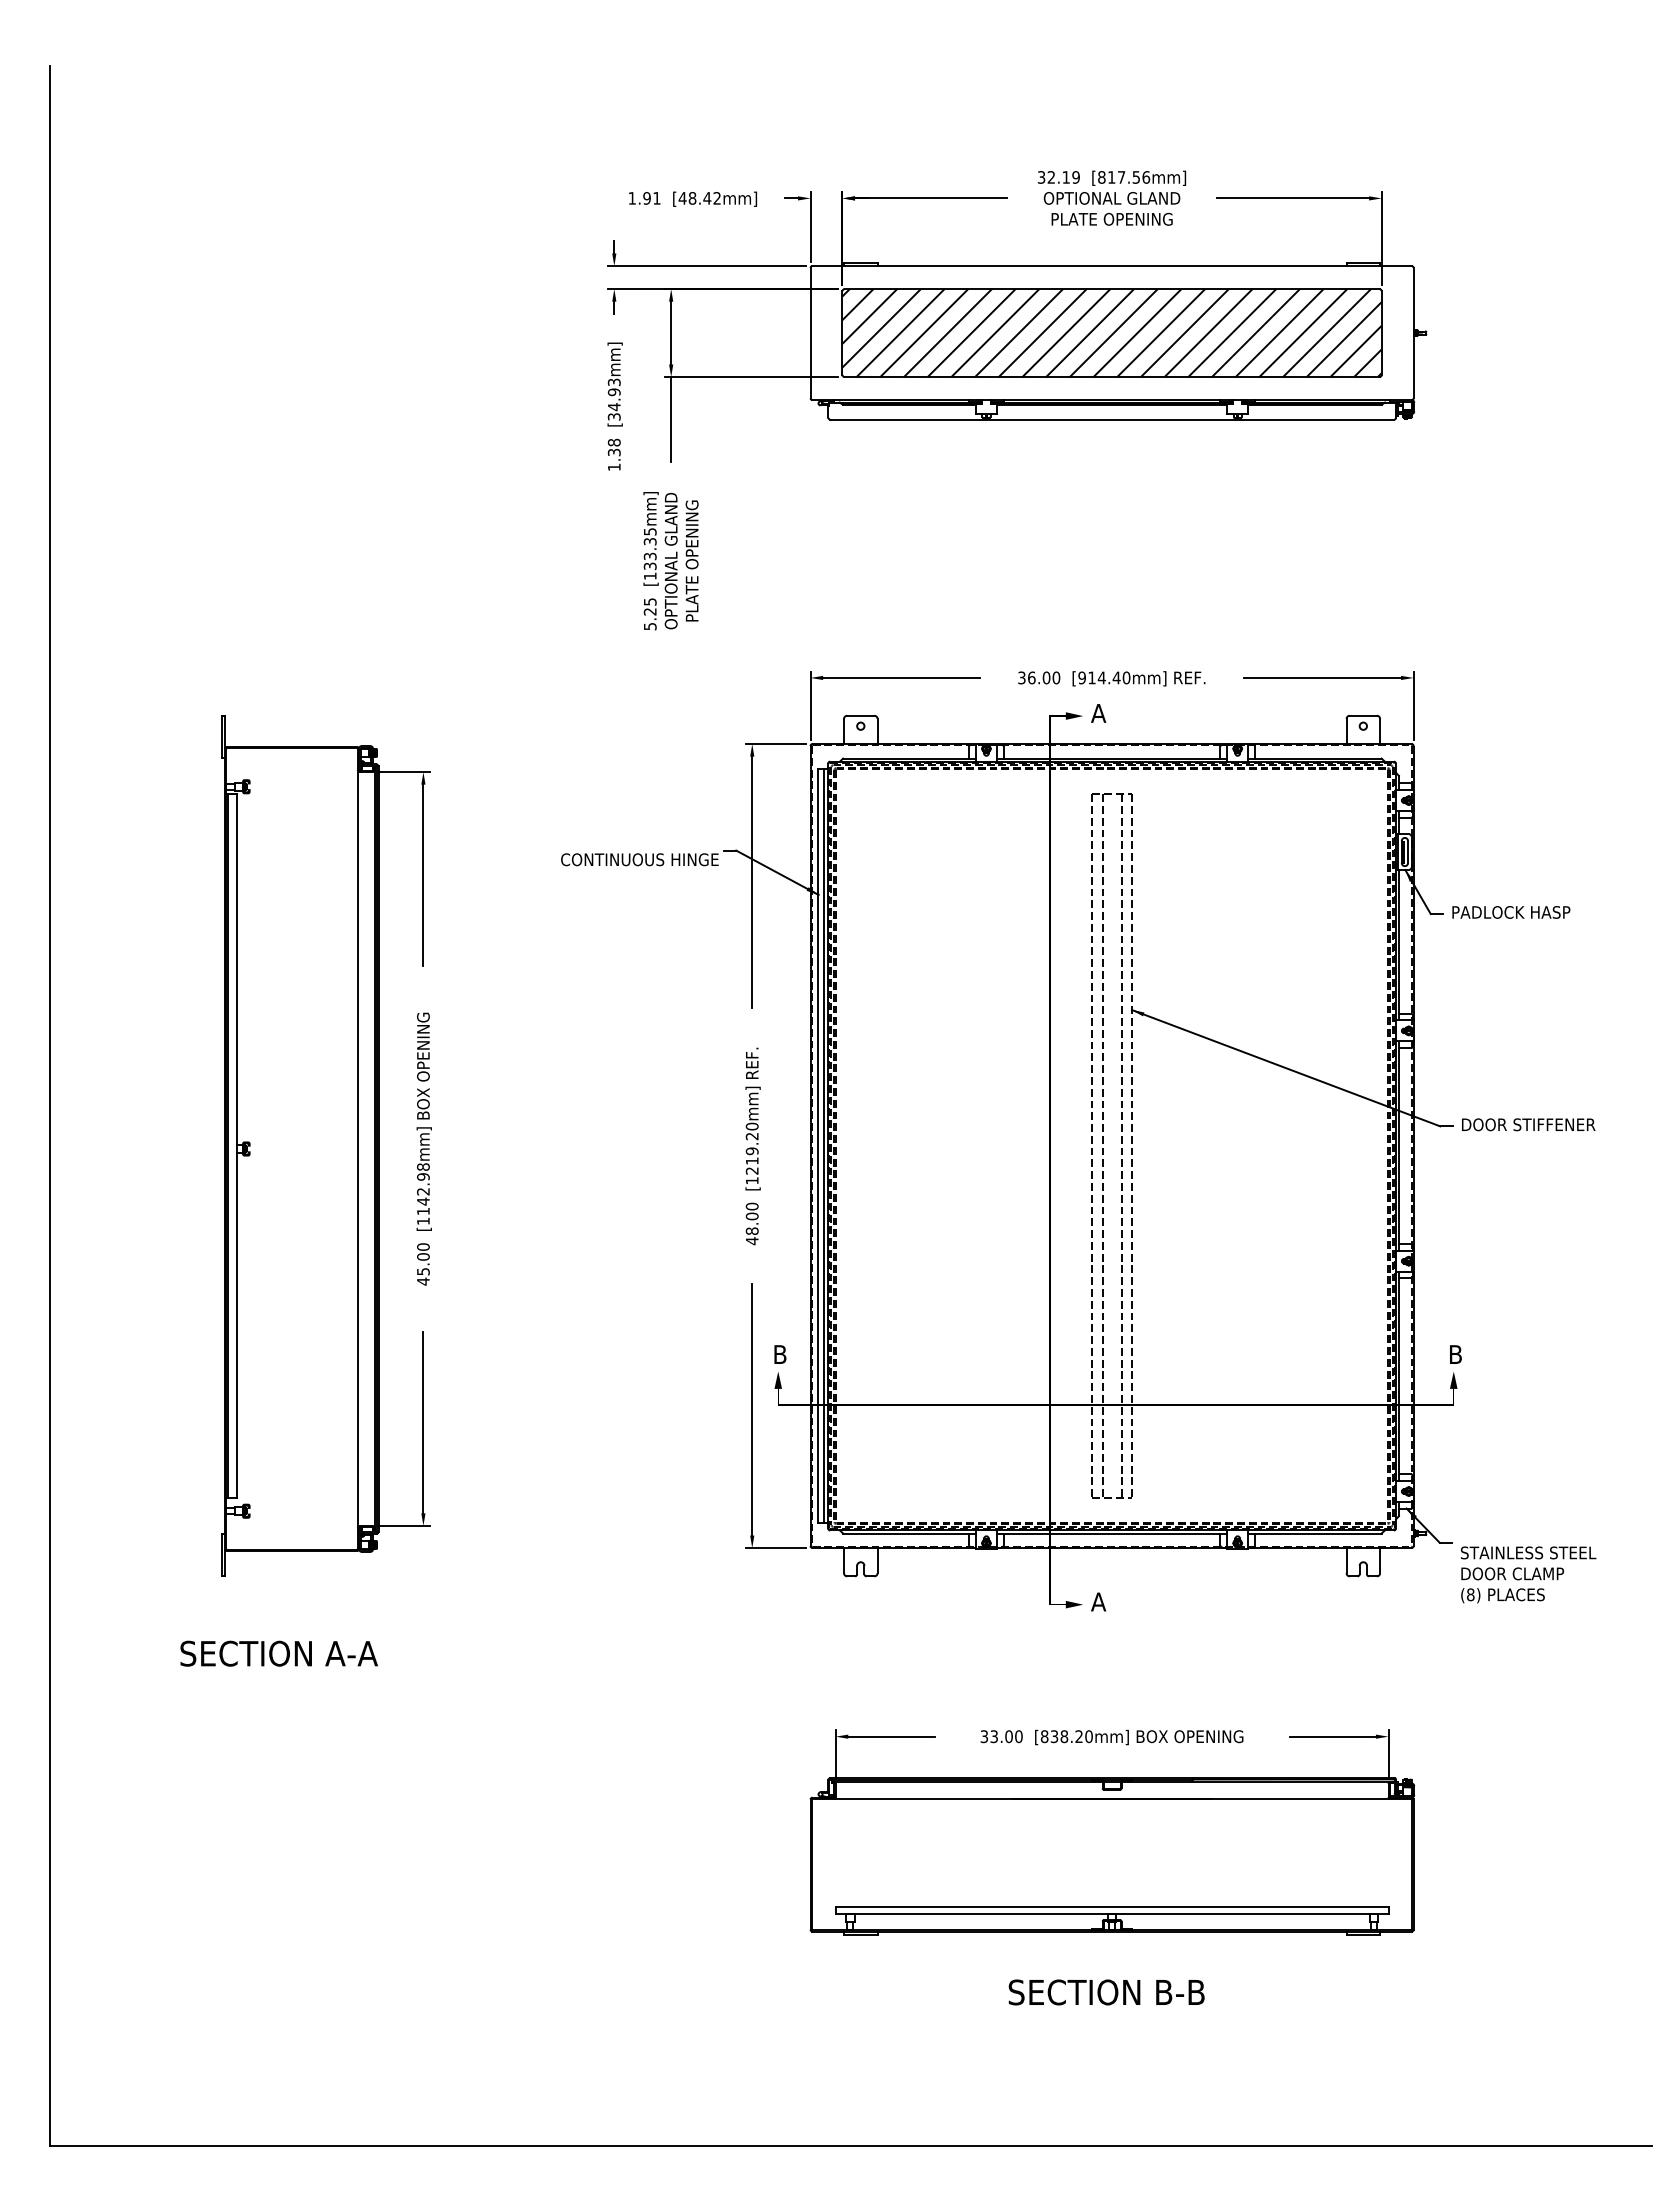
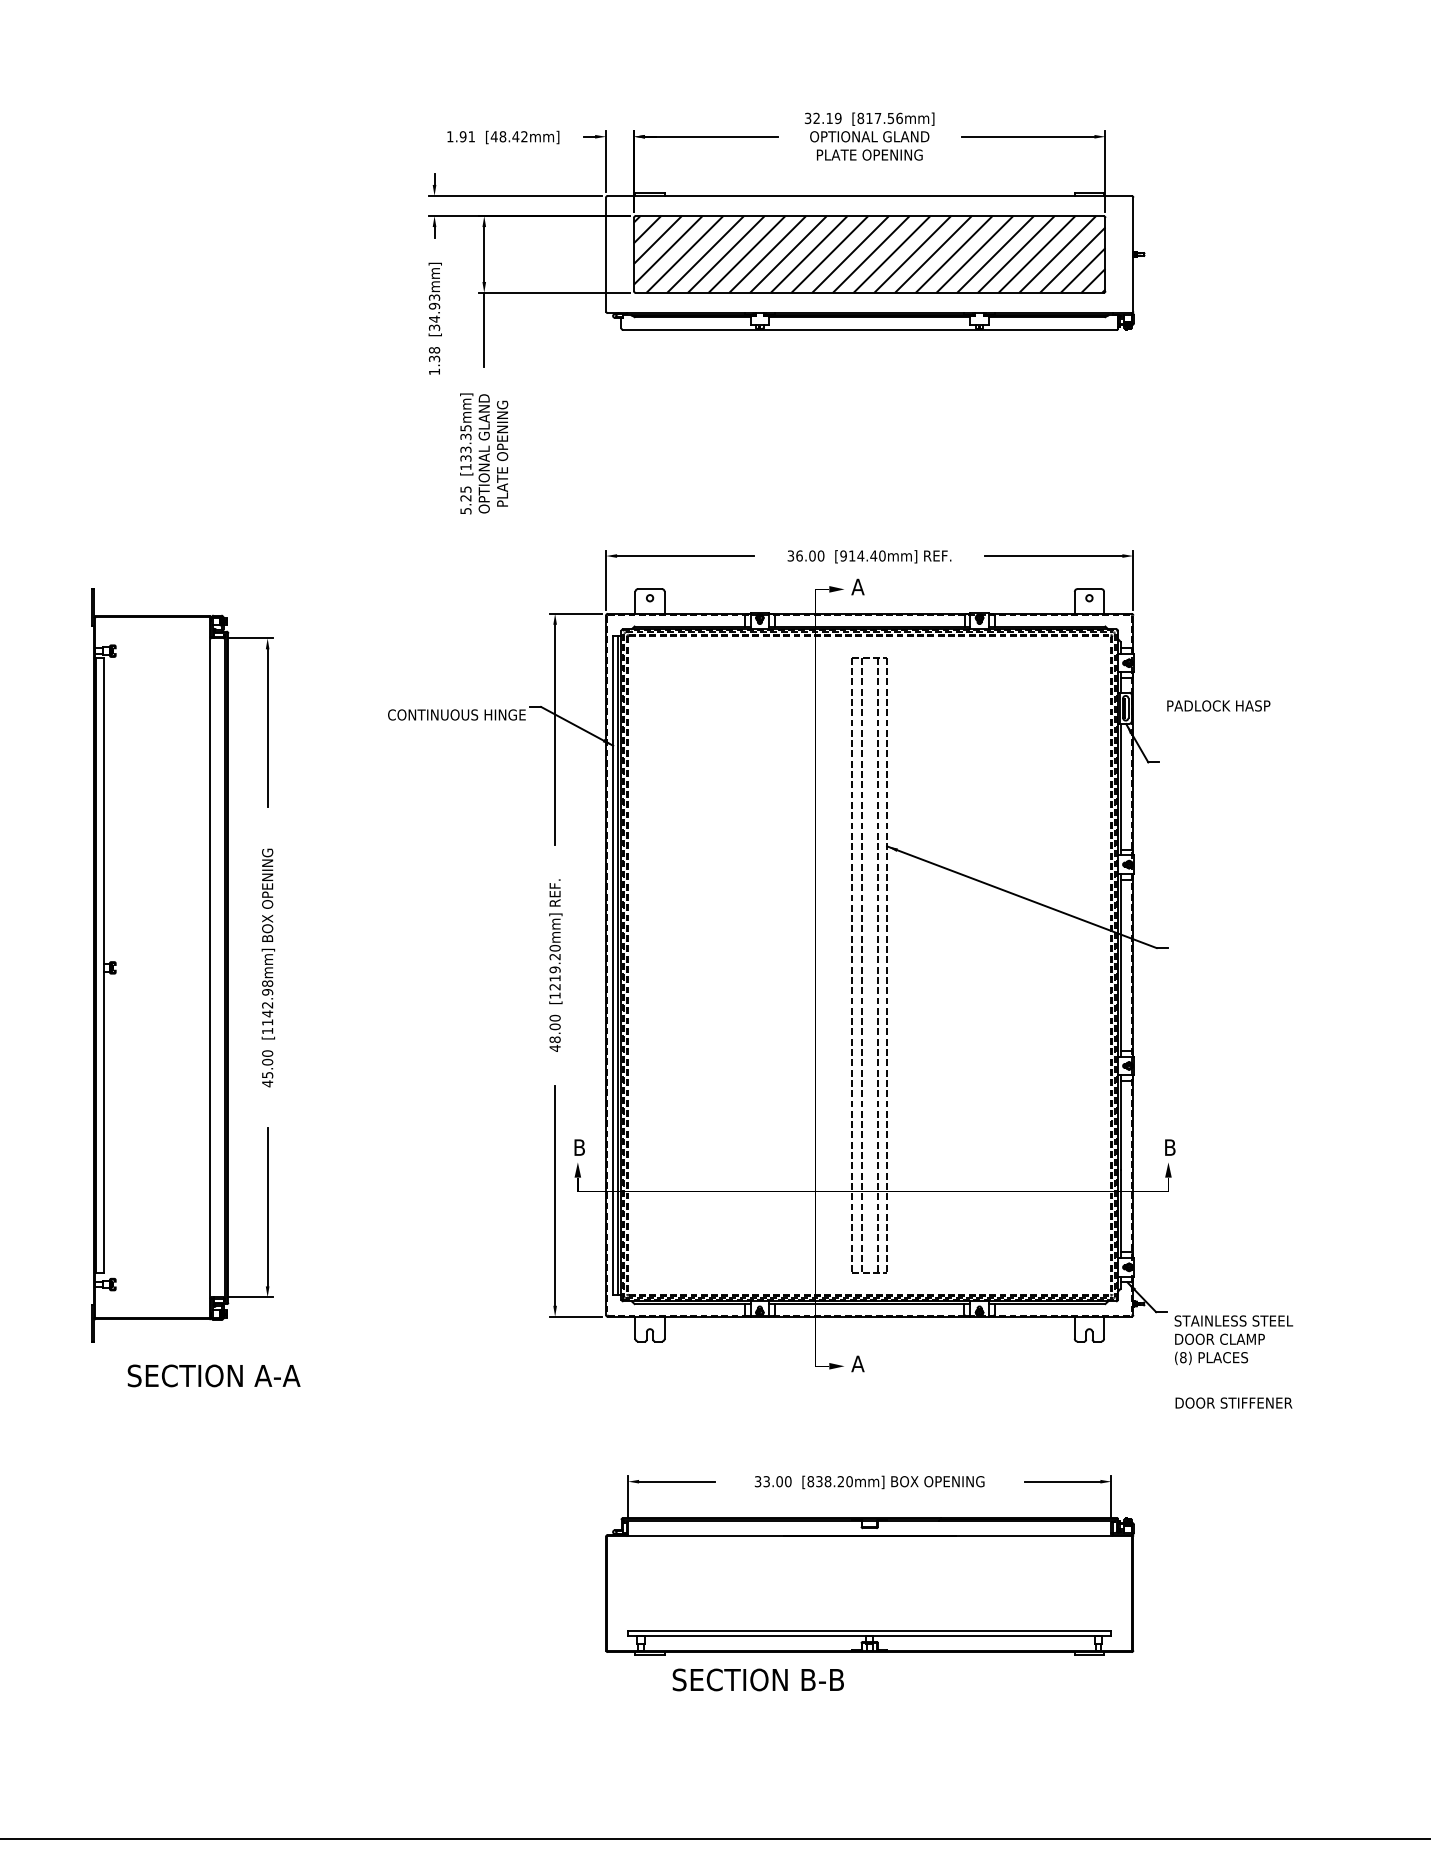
text: (1511, 912) -> (1218, 706), moved
text: (1528, 1124) -> (1233, 1402), moved
text: (278, 1653) -> (213, 1375), moved
text: (1106, 1992) -> (758, 1679), moved

